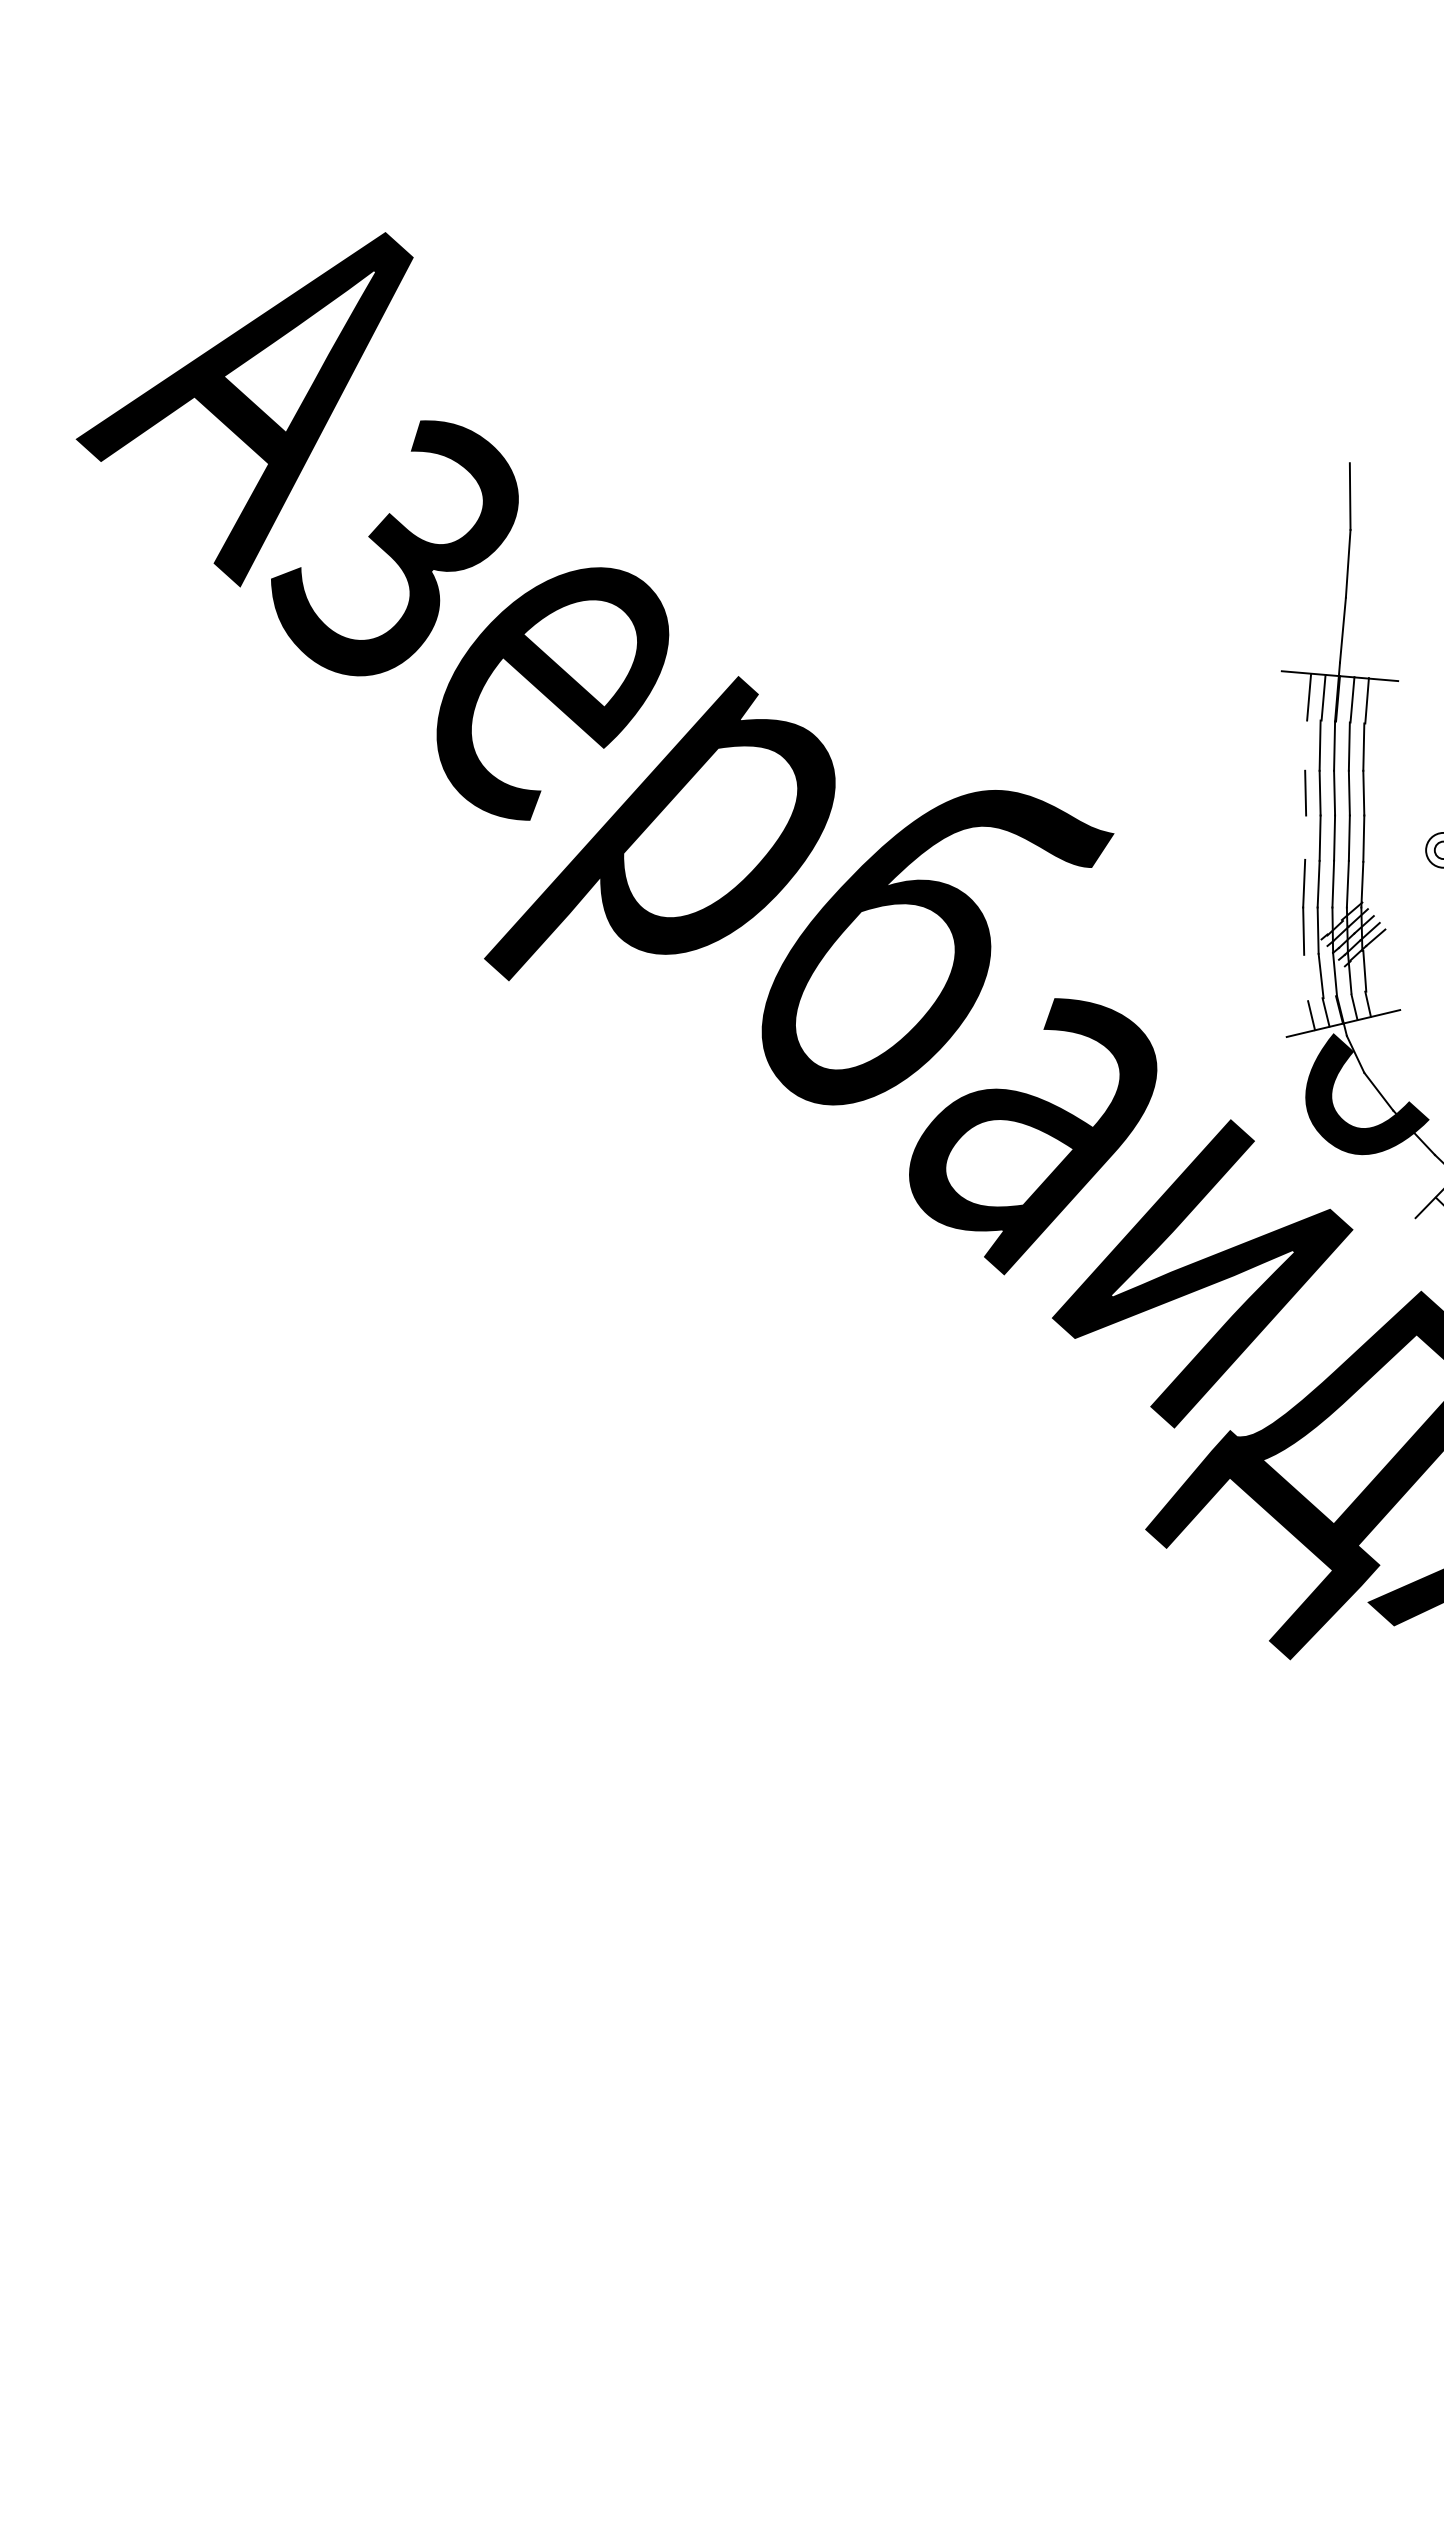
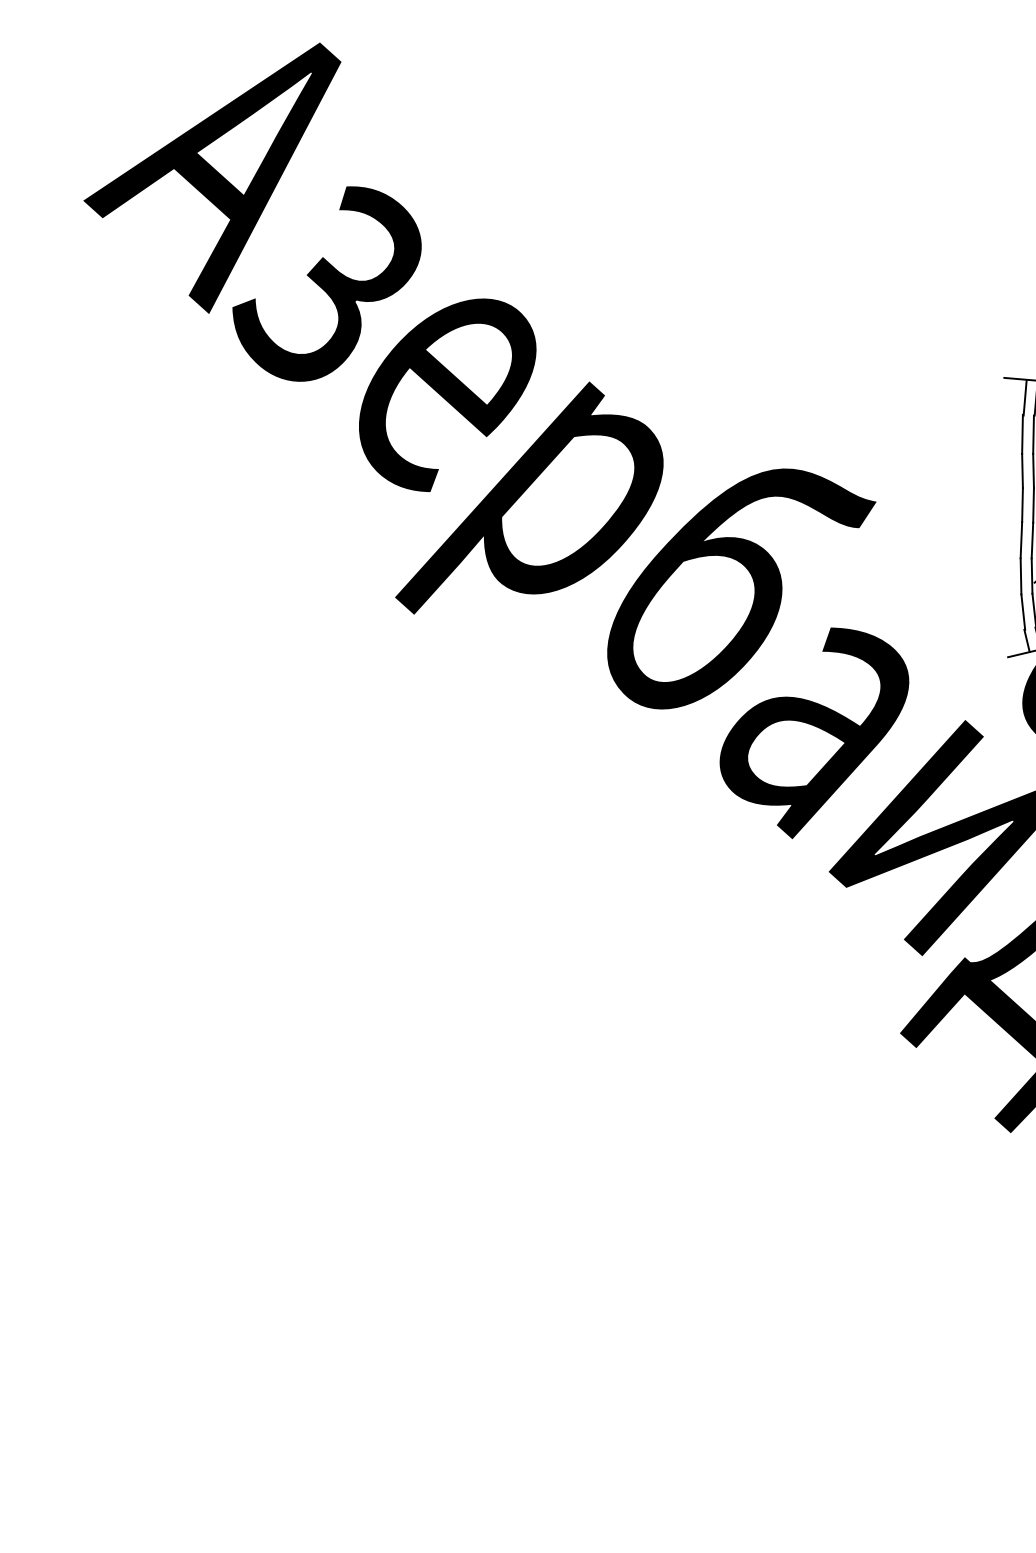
line: (1305, 744) -> (1022, 433), added
line: (1305, 837) -> (1022, 504), added
line: (1306, 977) -> (1023, 611), added

